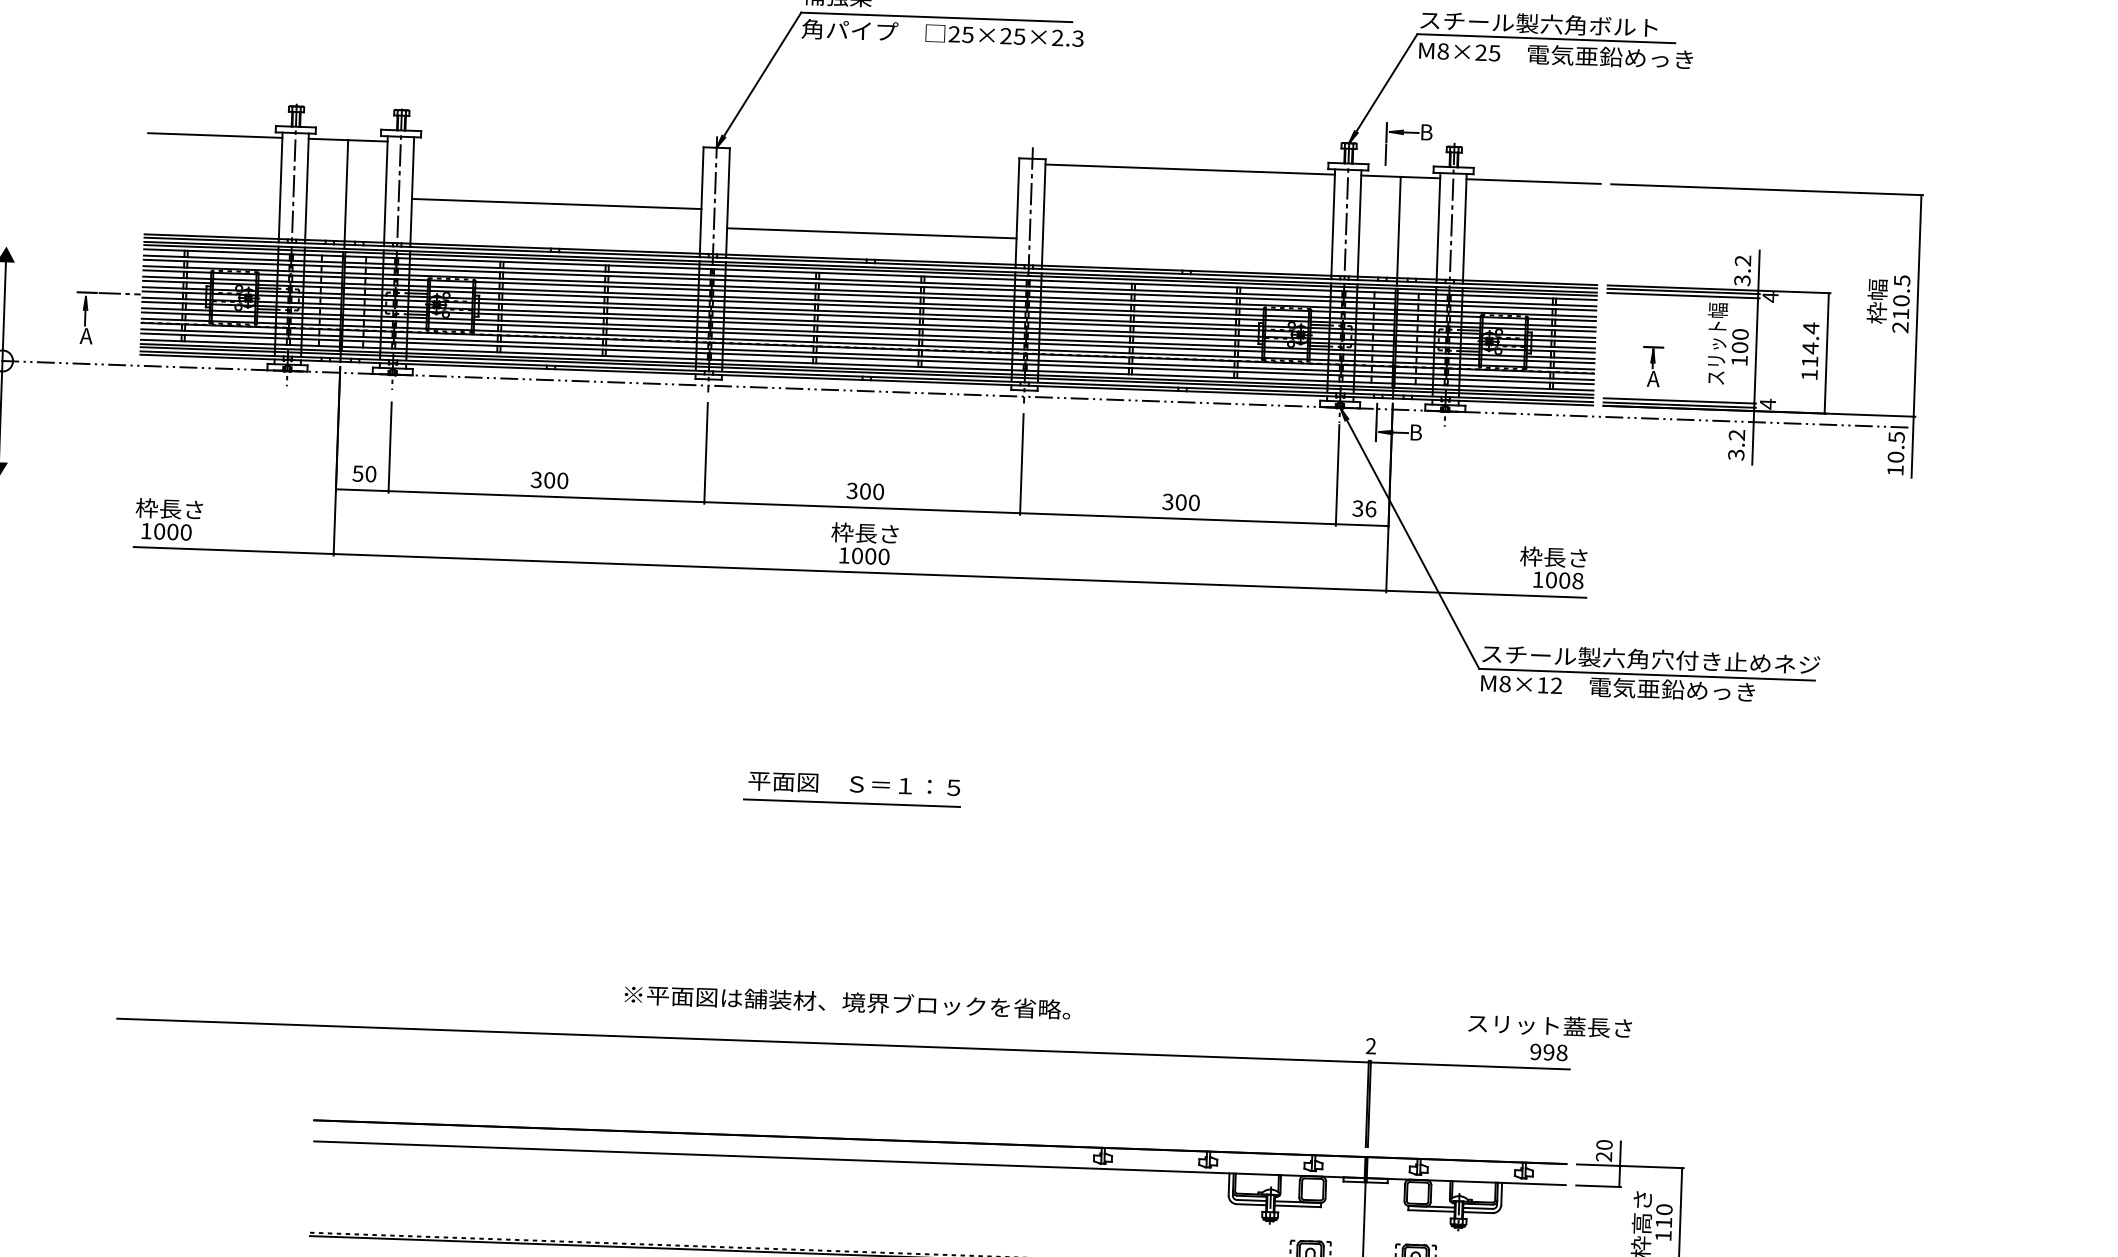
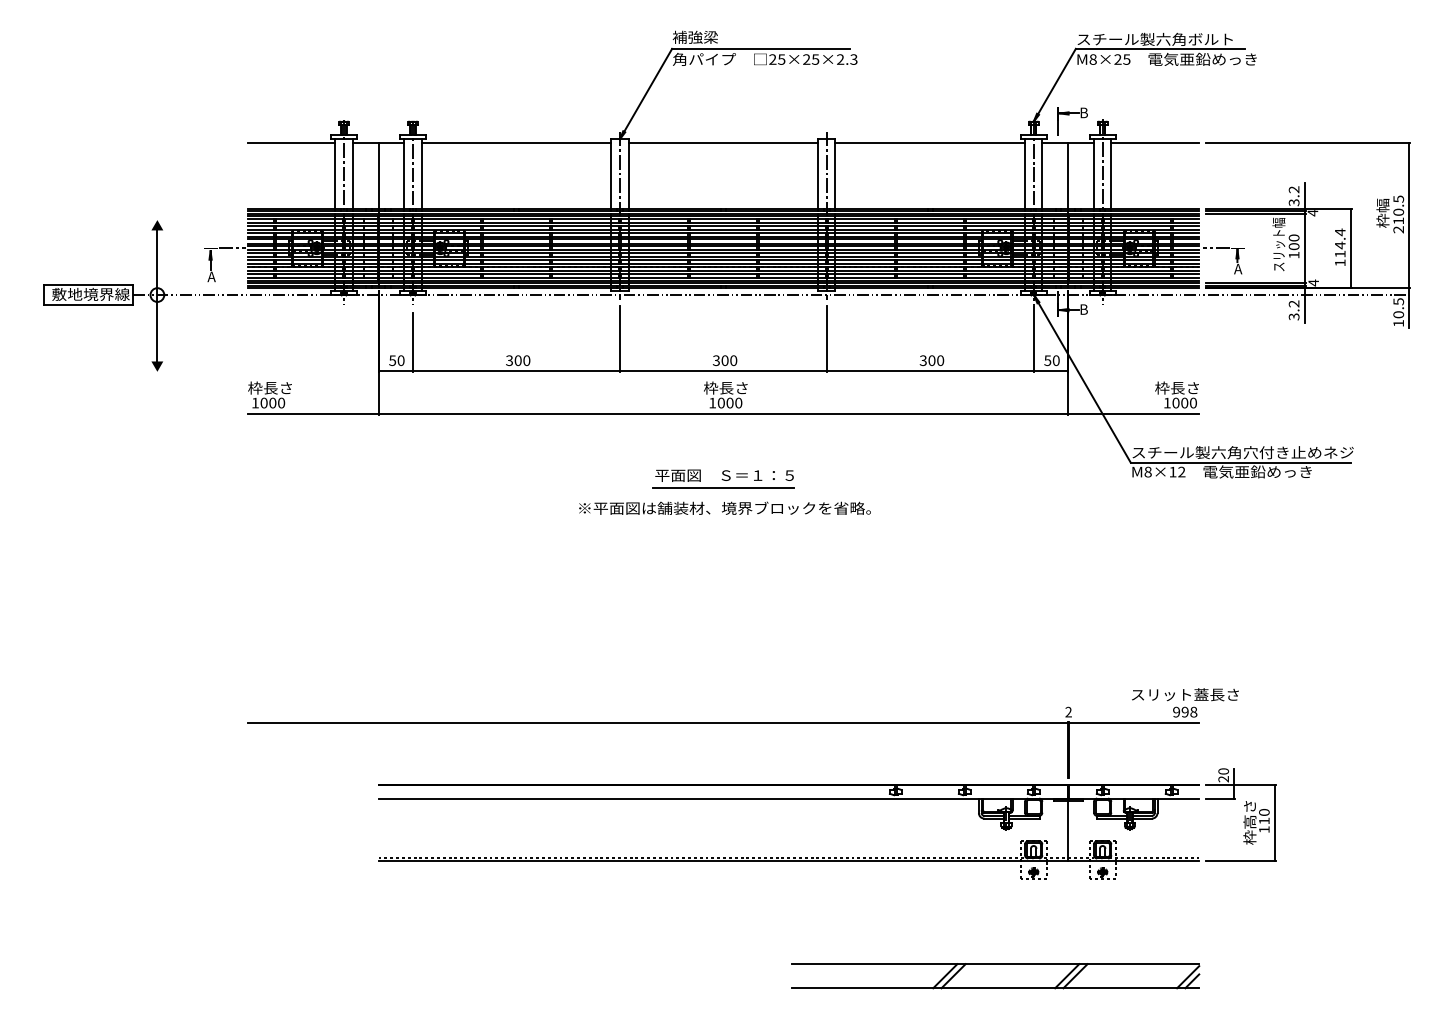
line: (556, 203) -> (516, 142), moved
line: (872, 233) -> (723, 142), moved
line: (1621, 346) -> (1216, 248), added
text: (1363, 508) -> (1051, 360), 36 -> 50
text: (1576, 581) -> (1192, 403), 1008 -> 1000
part: (852, 788) -> (723, 478), moved
text: (846, 1000) -> (724, 507), moved

